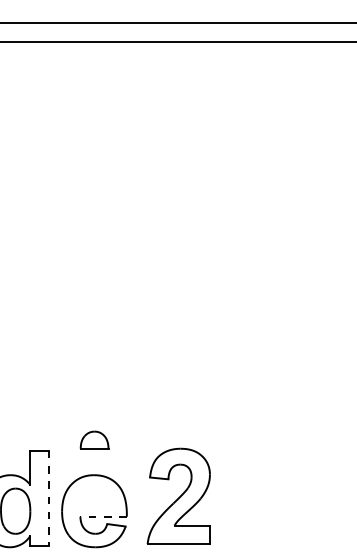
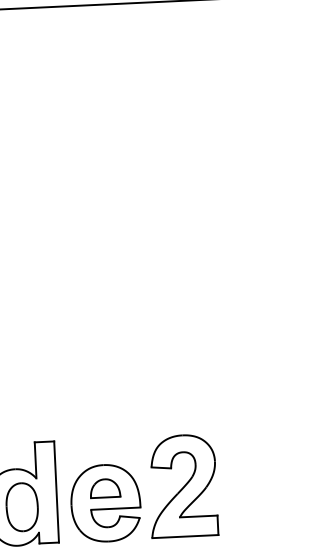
part: (94, 439) -> (105, 487), moved
part: (178, 495) -> (182, 485), moved
line: (48, 498) -> (56, 492), dashed -> solid
line: (103, 516) -> (115, 508), dashed -> solid

